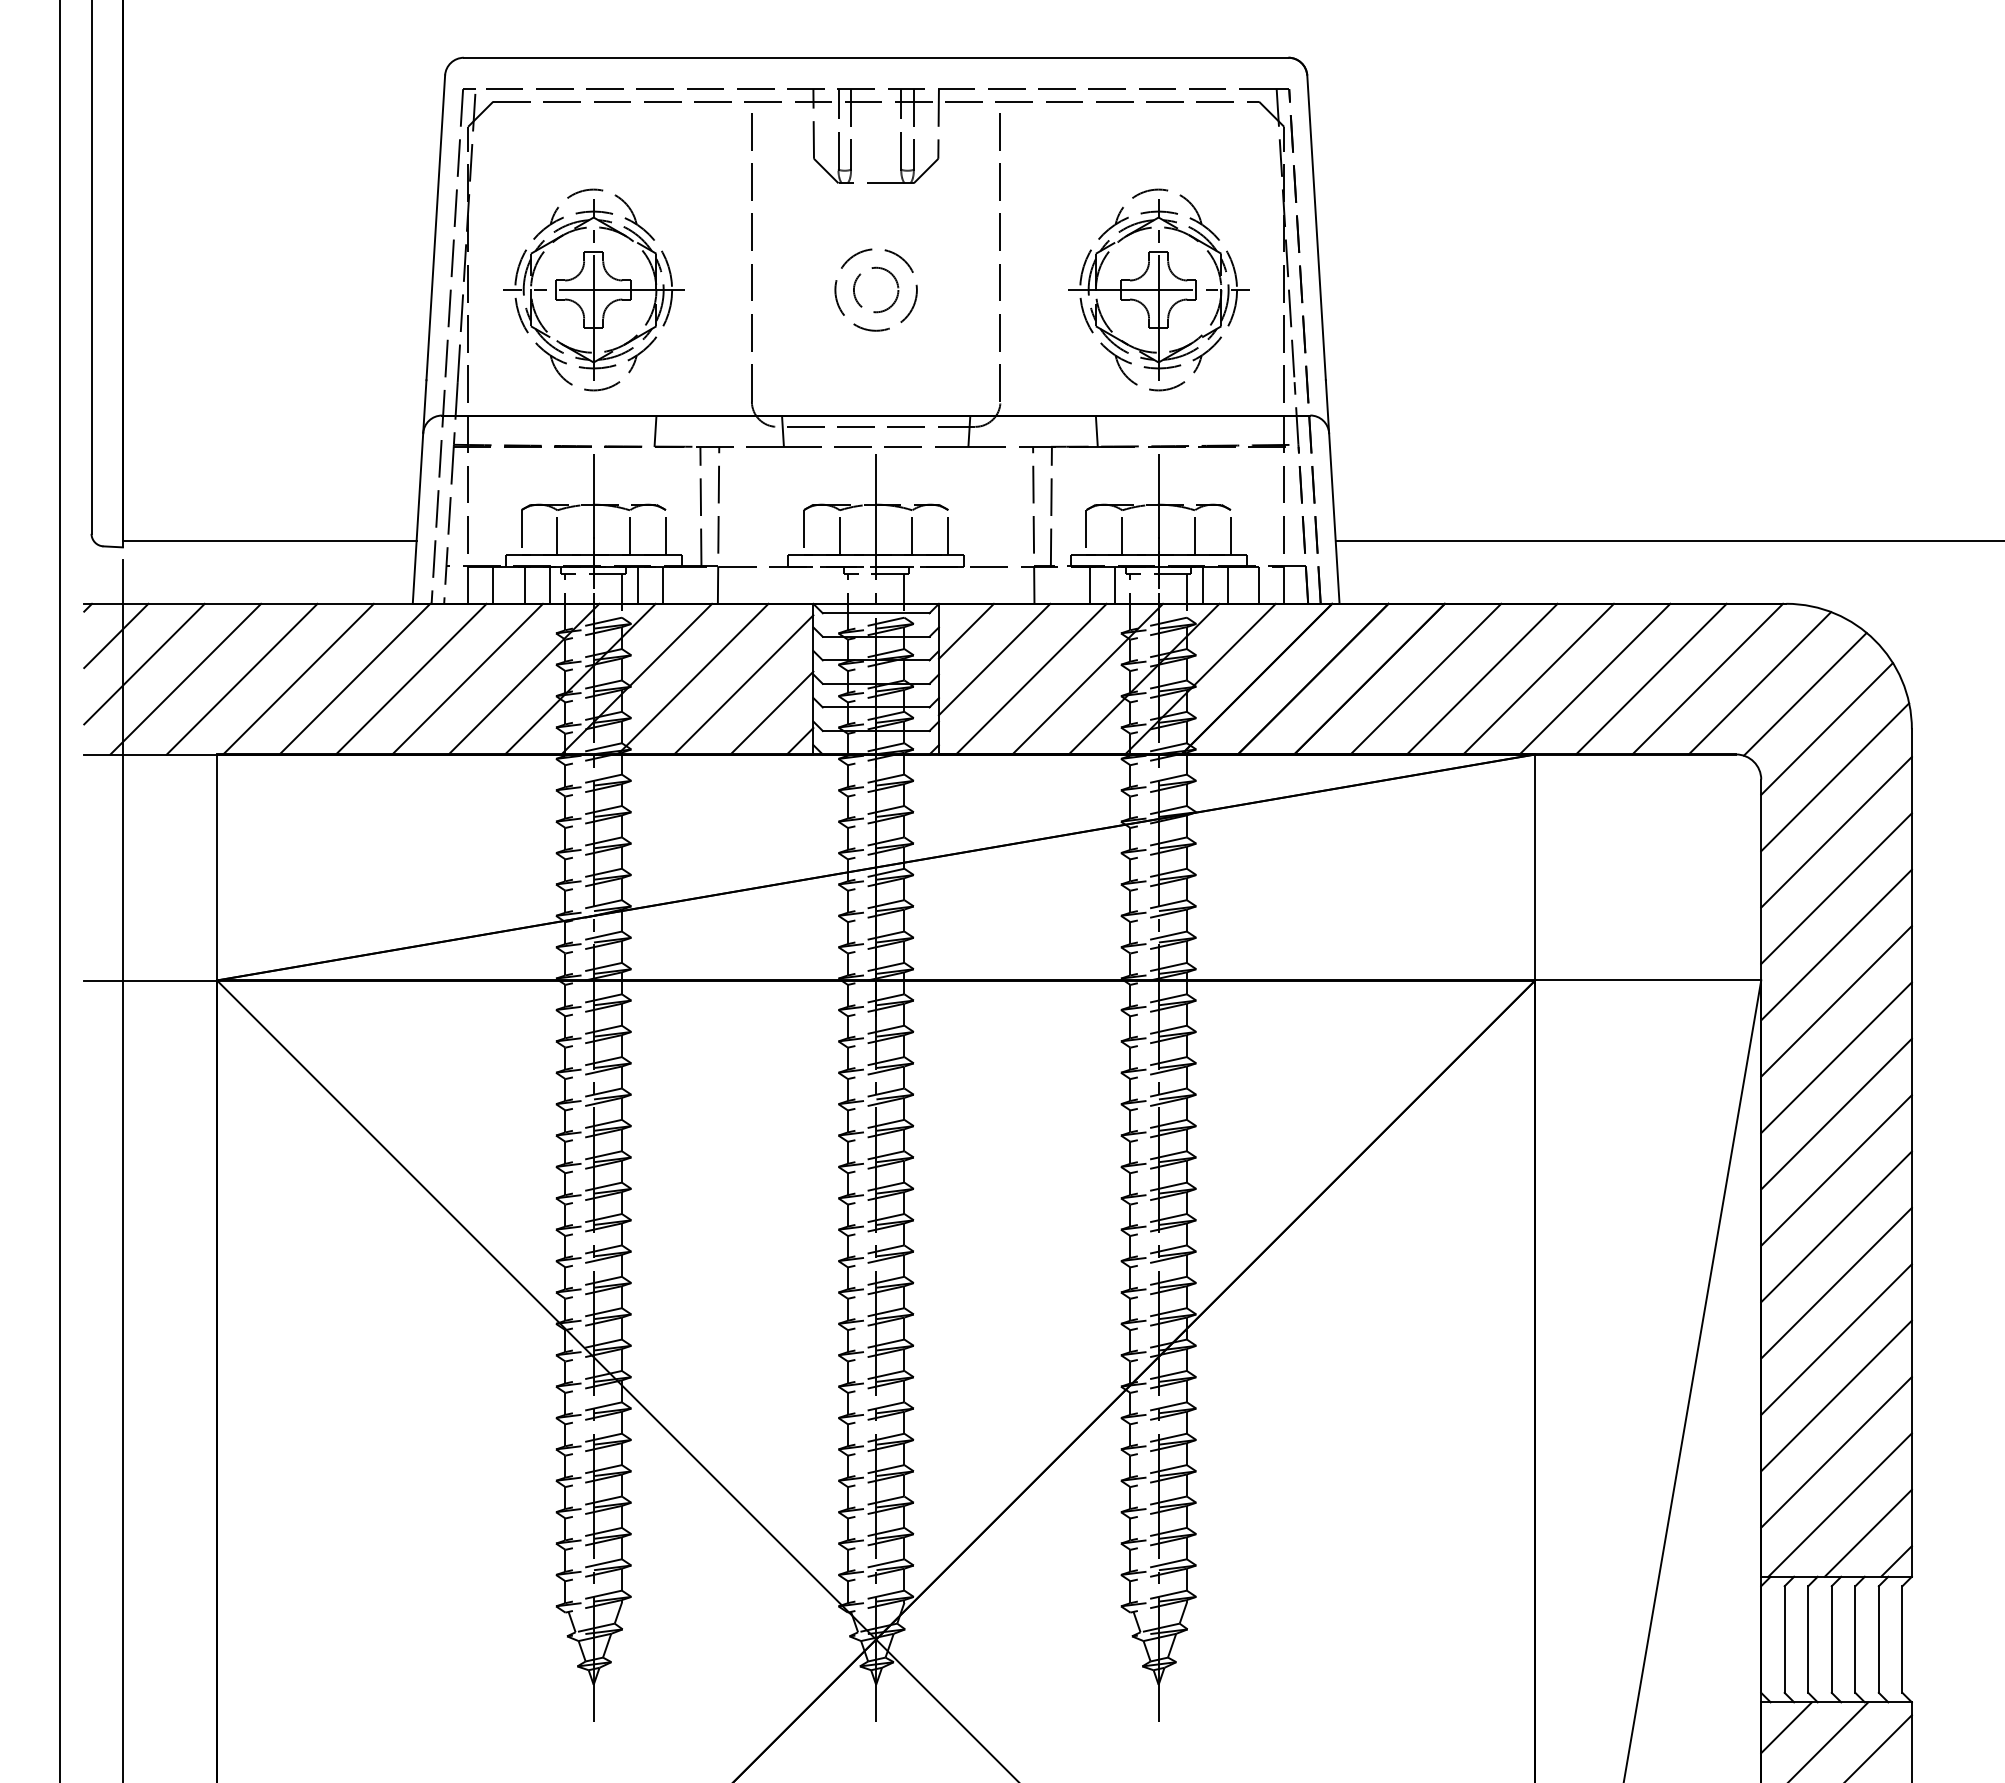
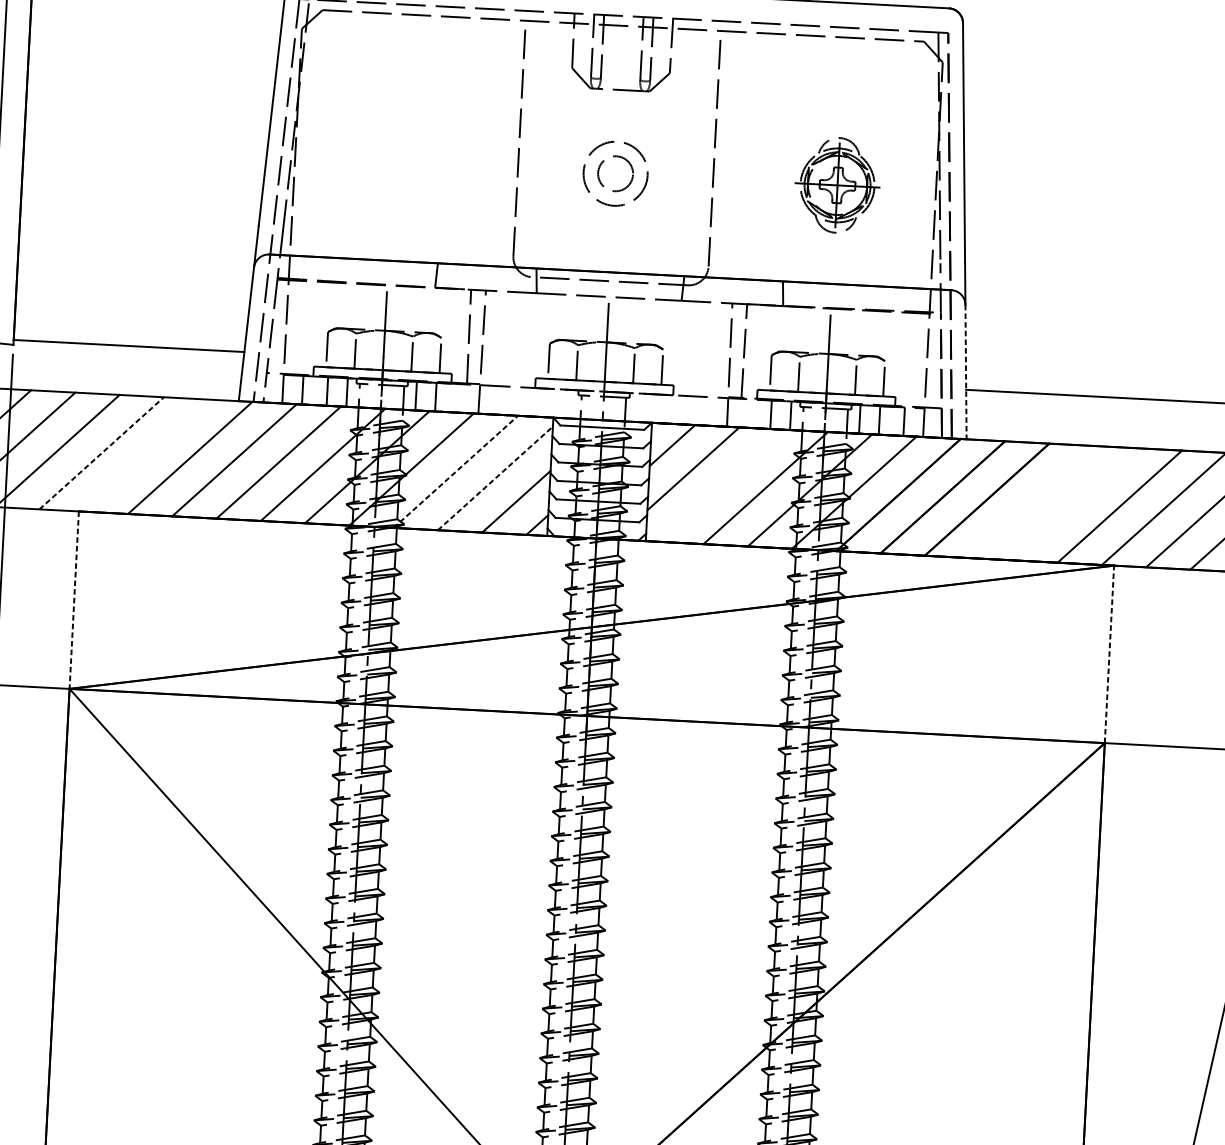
part: (593, 289) -> (393, 161), removed
part: (1158, 289) -> (837, 184), size x0.6
line: (1334, 519) -> (966, 372), solid -> dashed
line: (298, 678) -> (145, 455), removed
line: (1031, 678) -> (721, 485), removed
line: (1425, 678) -> (1031, 501), removed
line: (1481, 678) -> (1075, 503), removed
line: (242, 679) -> (101, 453), solid -> dashed
line: (693, 679) -> (456, 472), solid -> dashed
line: (744, 684) -> (495, 478), solid -> dashed
line: (217, 867) -> (74, 600), solid -> dashed
line: (1535, 867) -> (1109, 654), solid -> dashed

